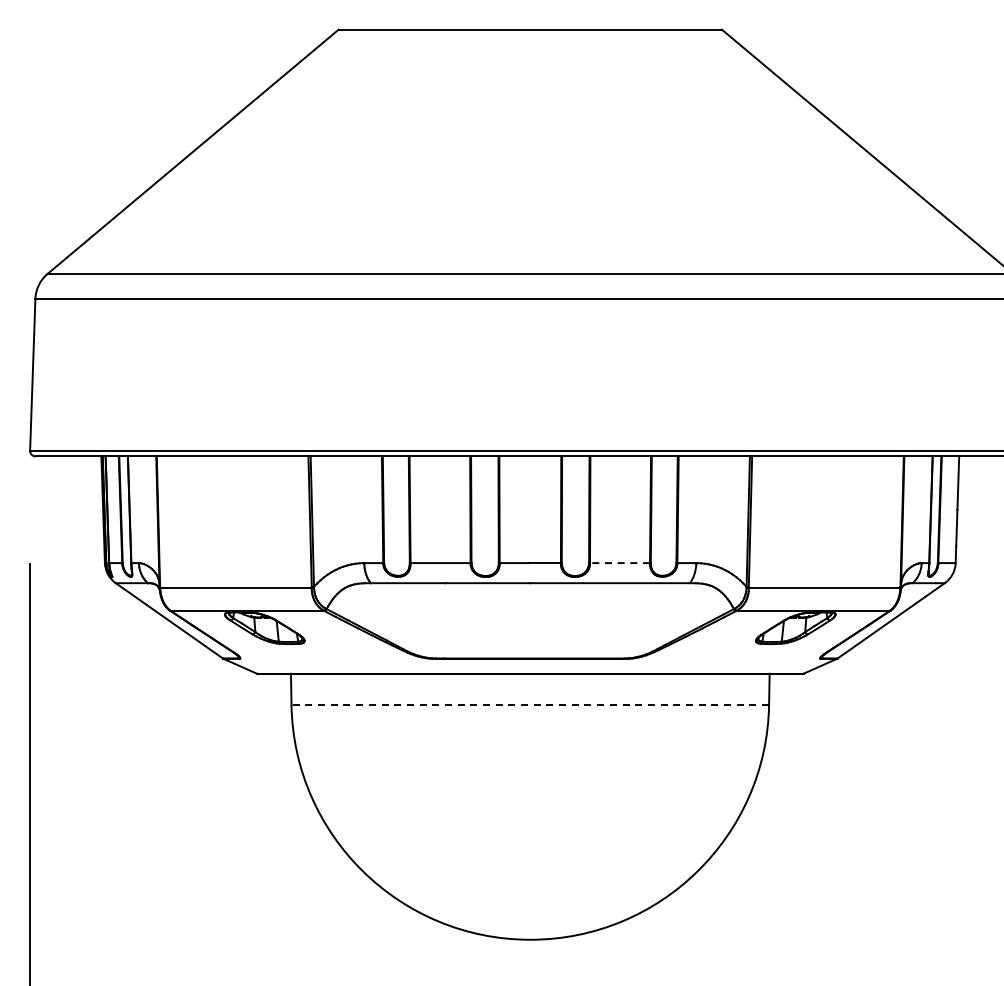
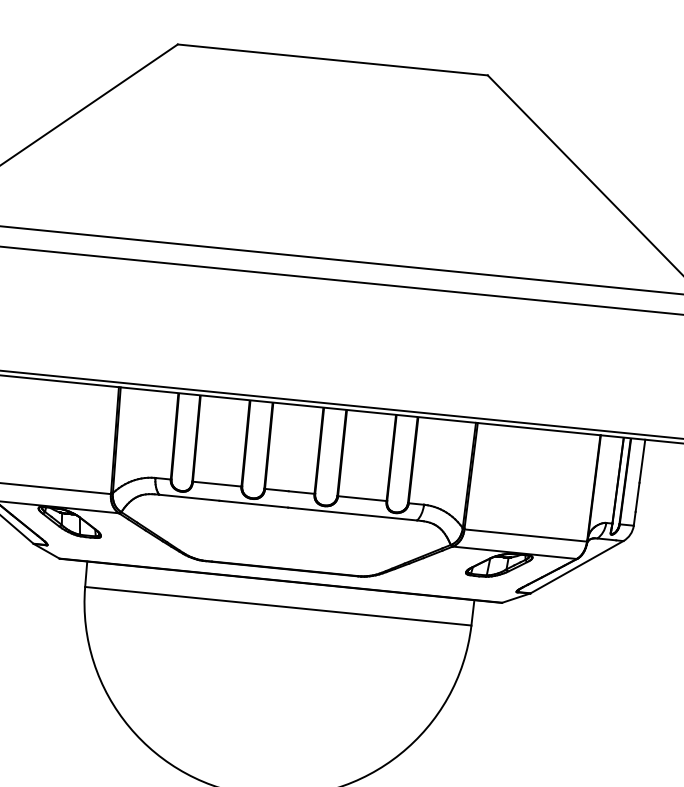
line: (619, 563) -> (361, 498), dashed -> solid
line: (530, 705) -> (278, 606), dashed -> solid

